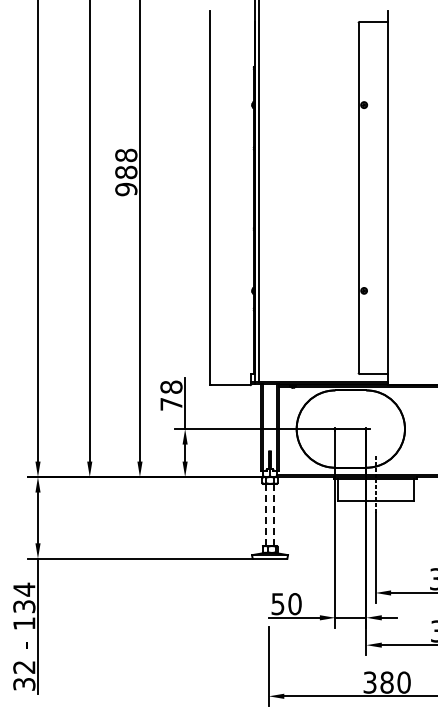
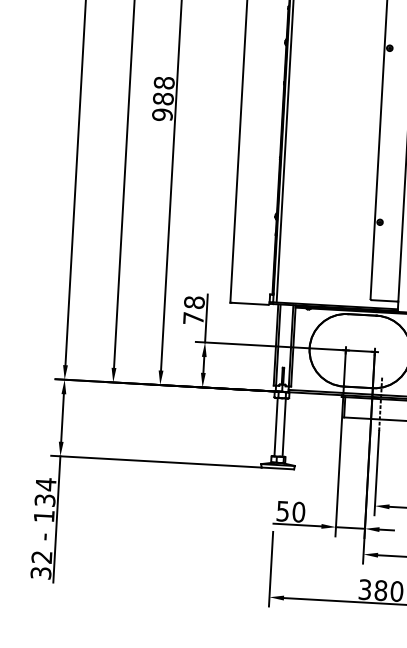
line: (274, 514) -> (284, 427), dashed -> solid
line: (265, 515) -> (275, 427), dashed -> solid

